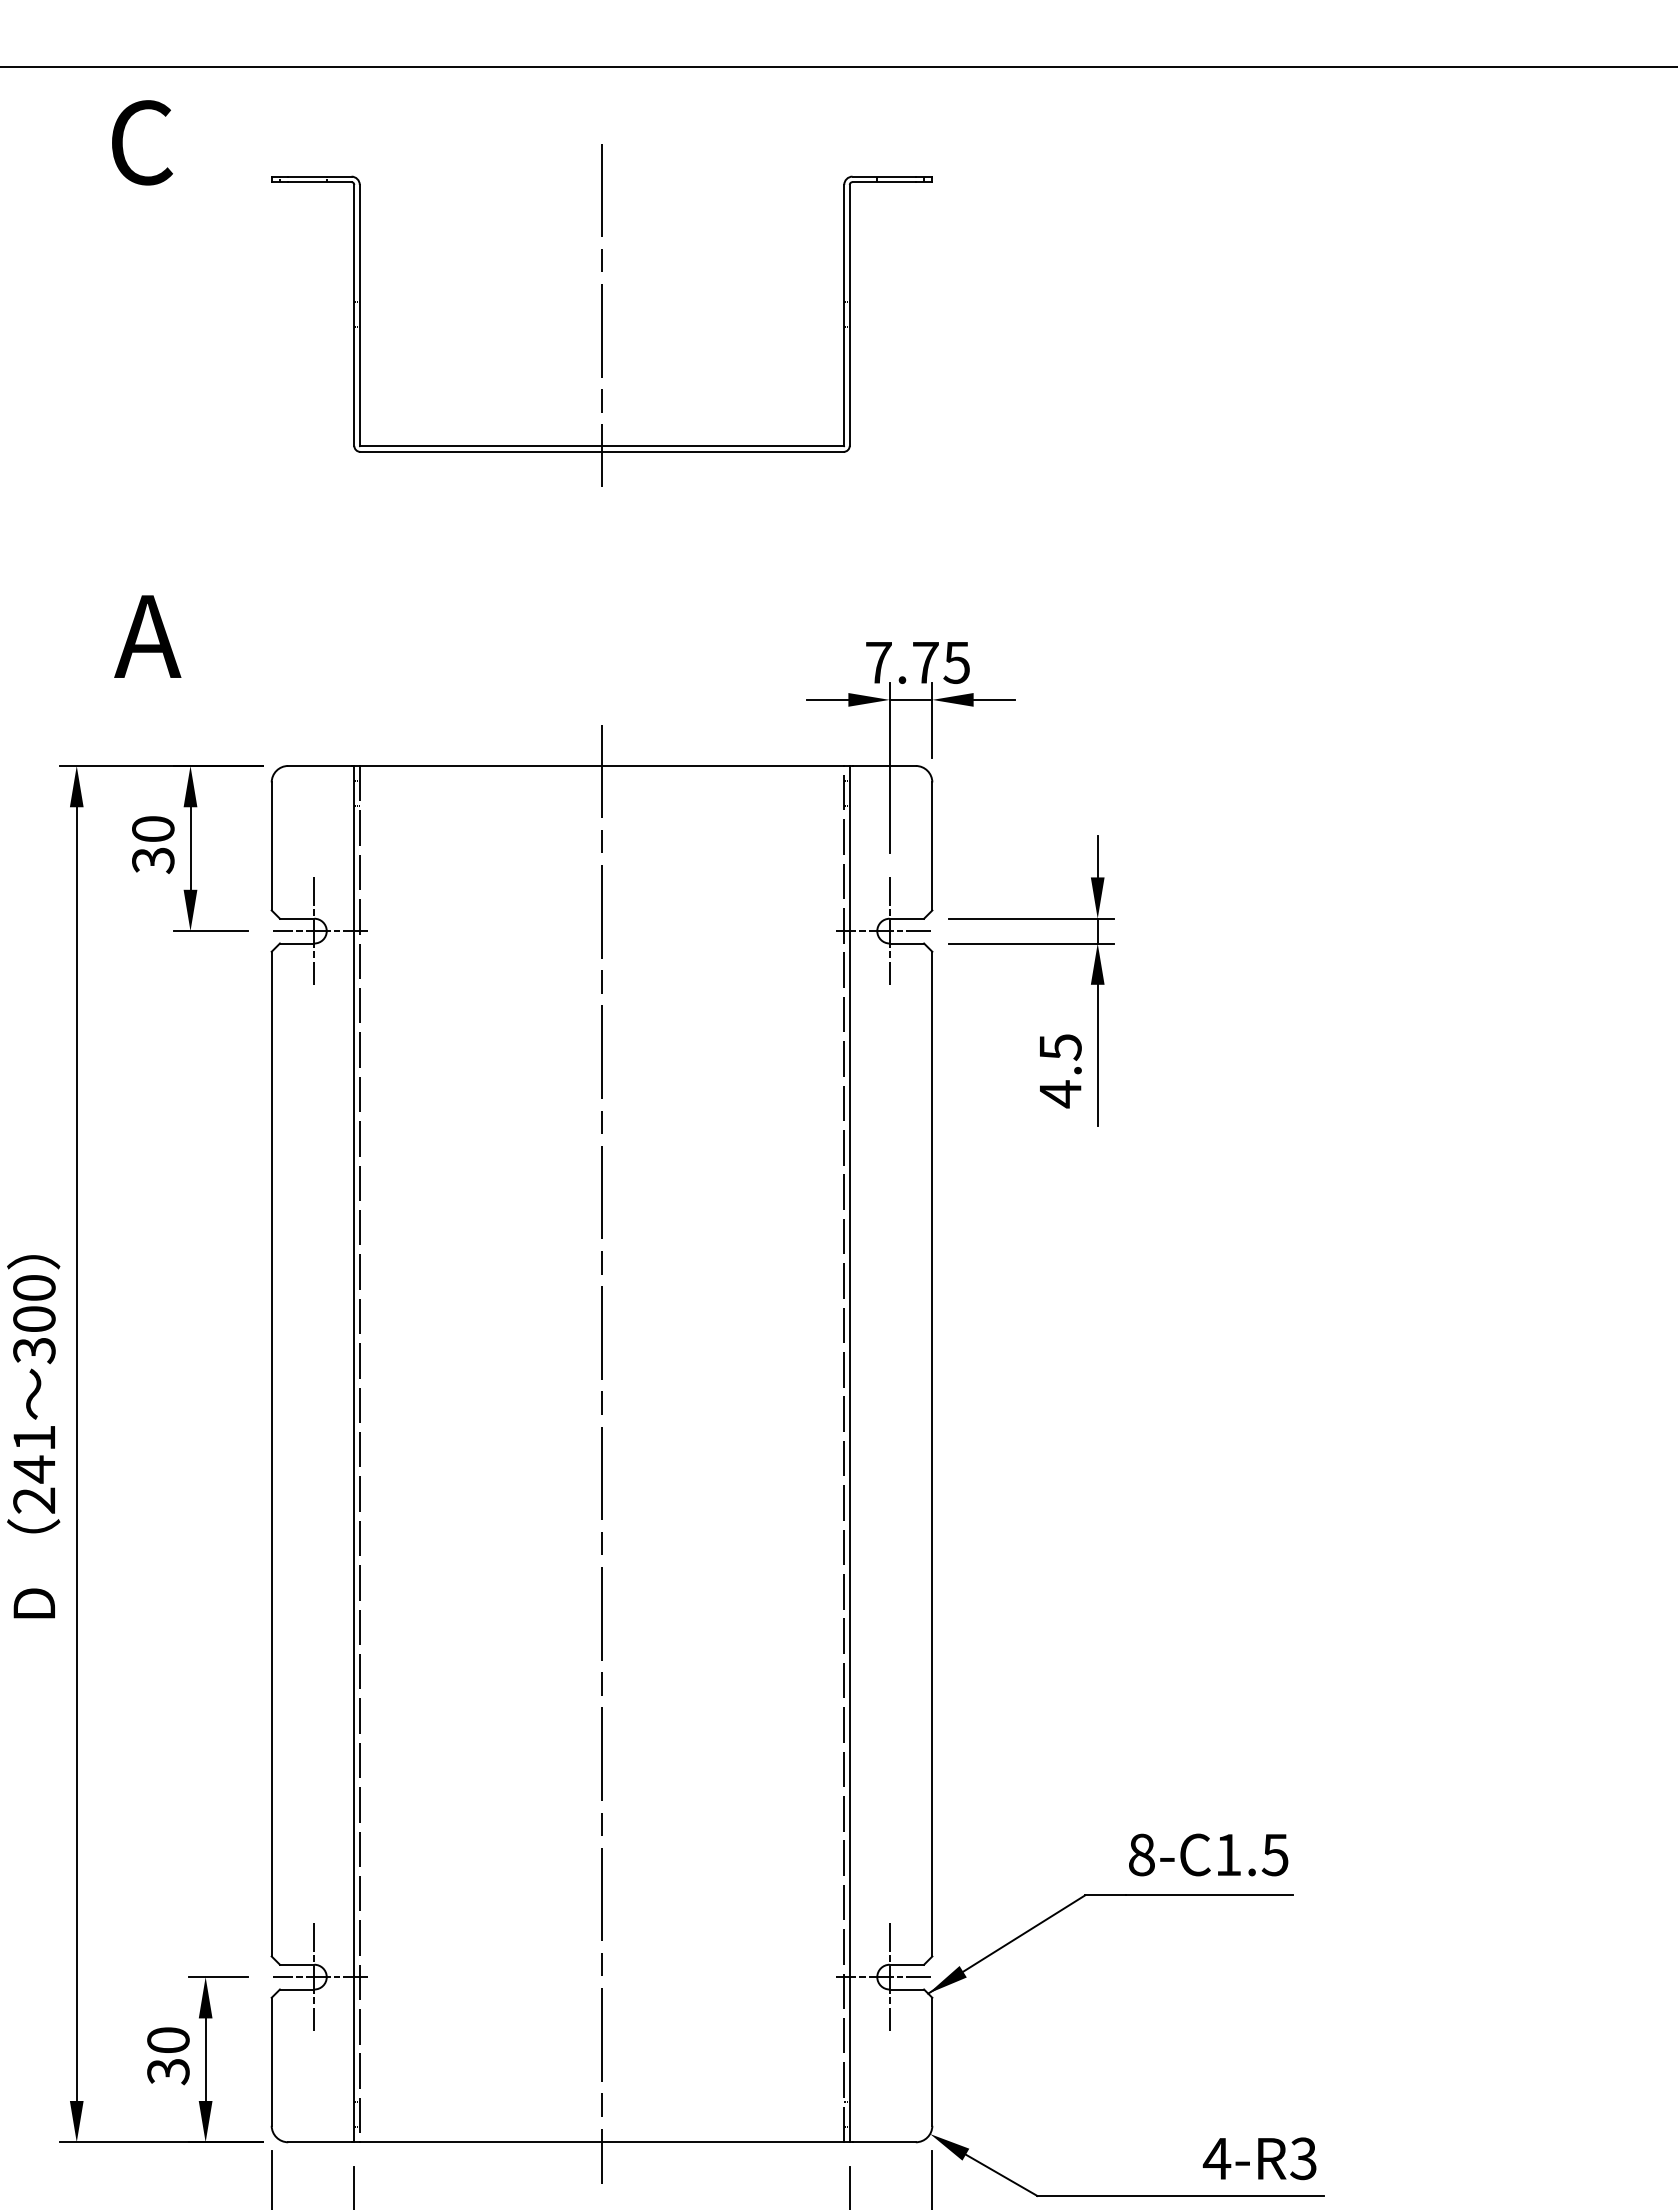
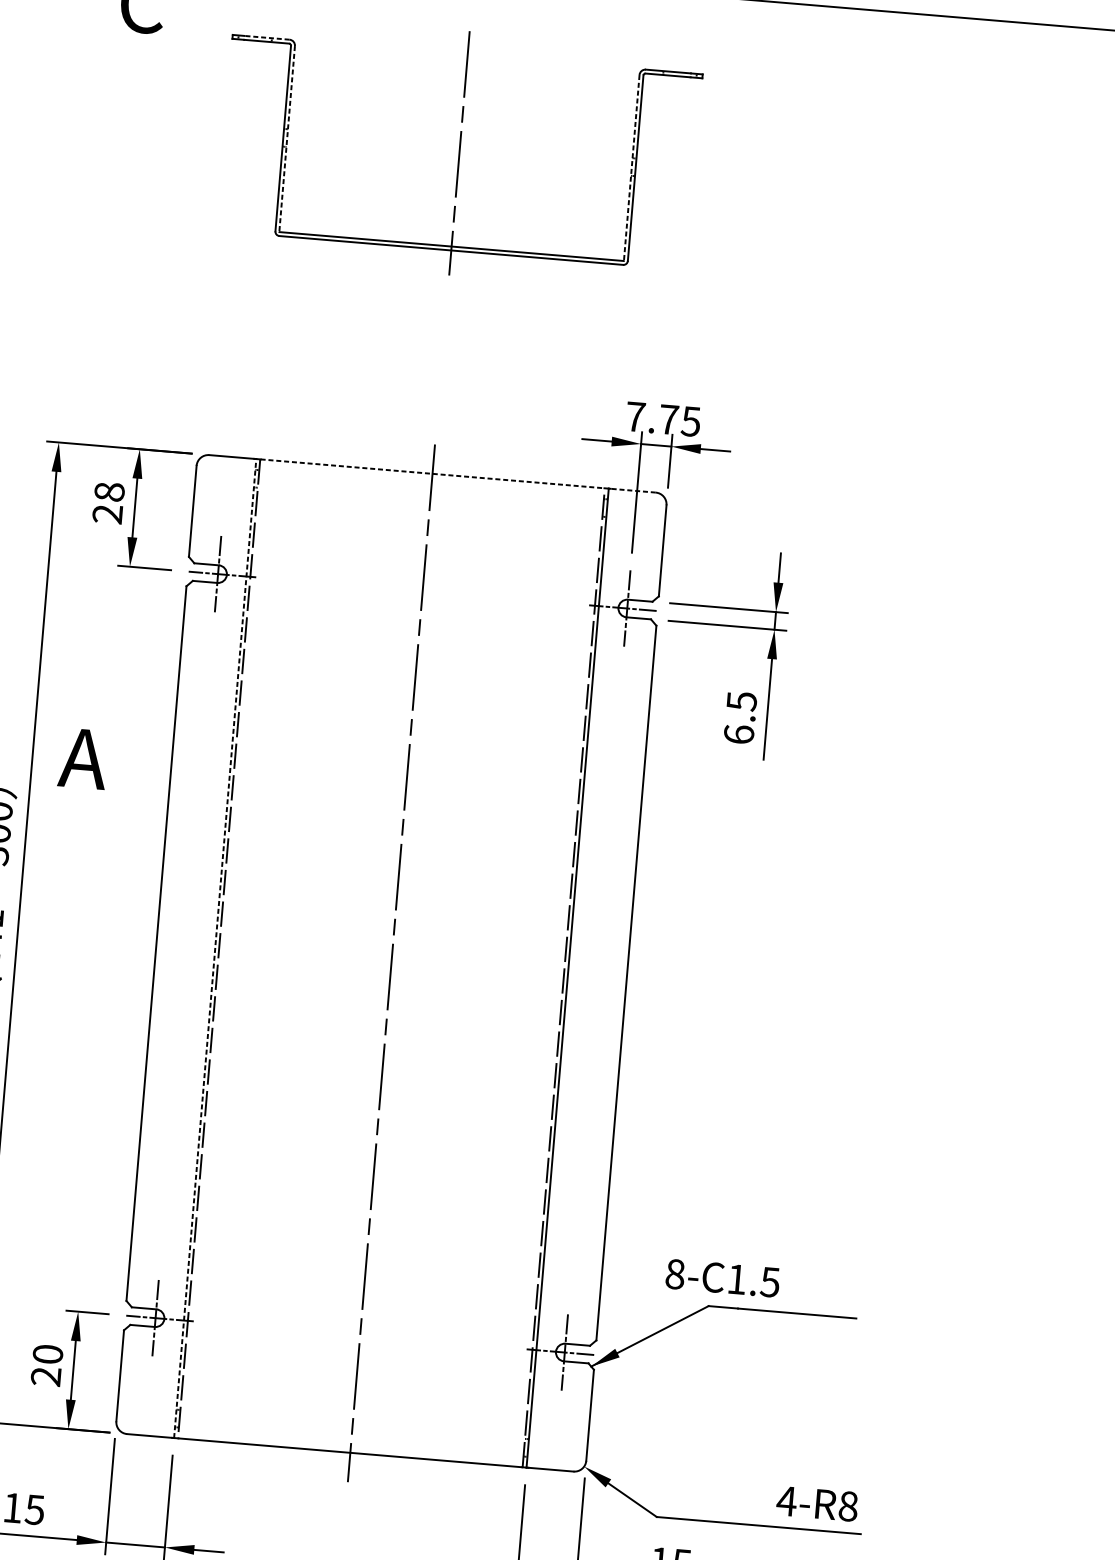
line: (319, 176) -> (266, 37), solid -> dashed
line: (359, 315) -> (286, 138), solid -> dashed
line: (844, 315) -> (631, 167), solid -> dashed
text: (147, 636) -> (83, 758), moved
line: (602, 765) -> (432, 473), solid -> dashed
line: (884, 765) -> (633, 490), solid -> dashed
text: (153, 844) -> (108, 502), 30 -> 28
text: (1060, 1094) -> (739, 734), 4.5 -> 6.5
line: (354, 1453) -> (215, 948), solid -> dashed
text: (1208, 1854) -> (722, 1277), moved
text: (168, 2071) -> (46, 1376), 30 -> 20
text: (1303, 2158) -> (848, 1506), 4-R3 -> 4-R8

